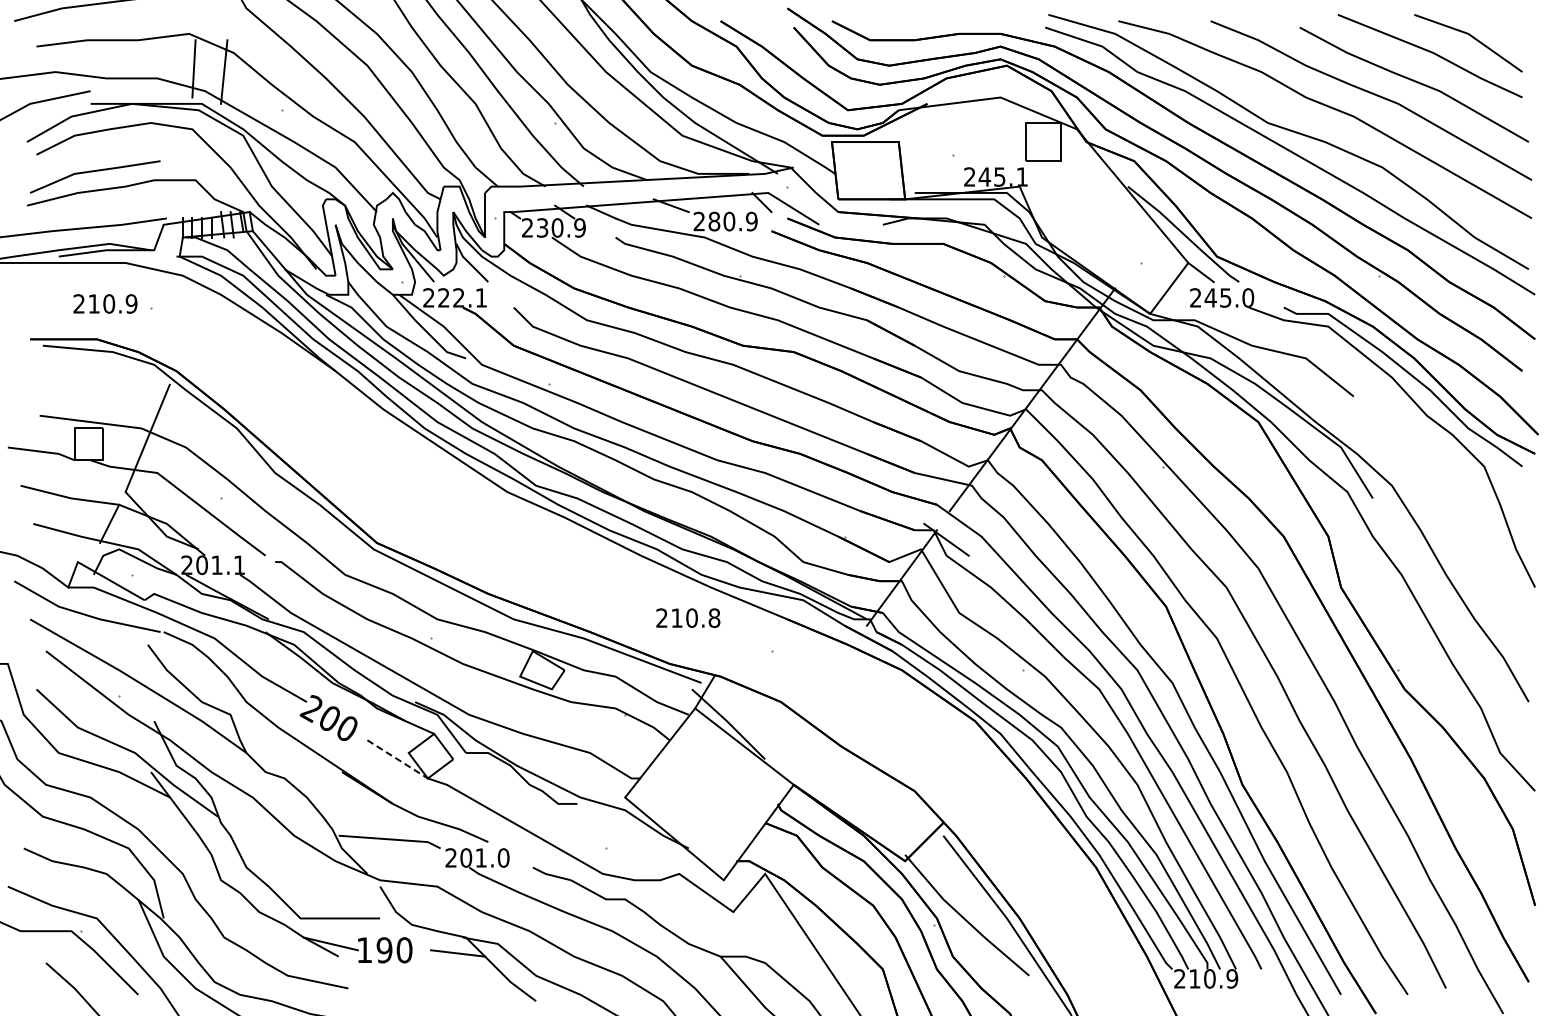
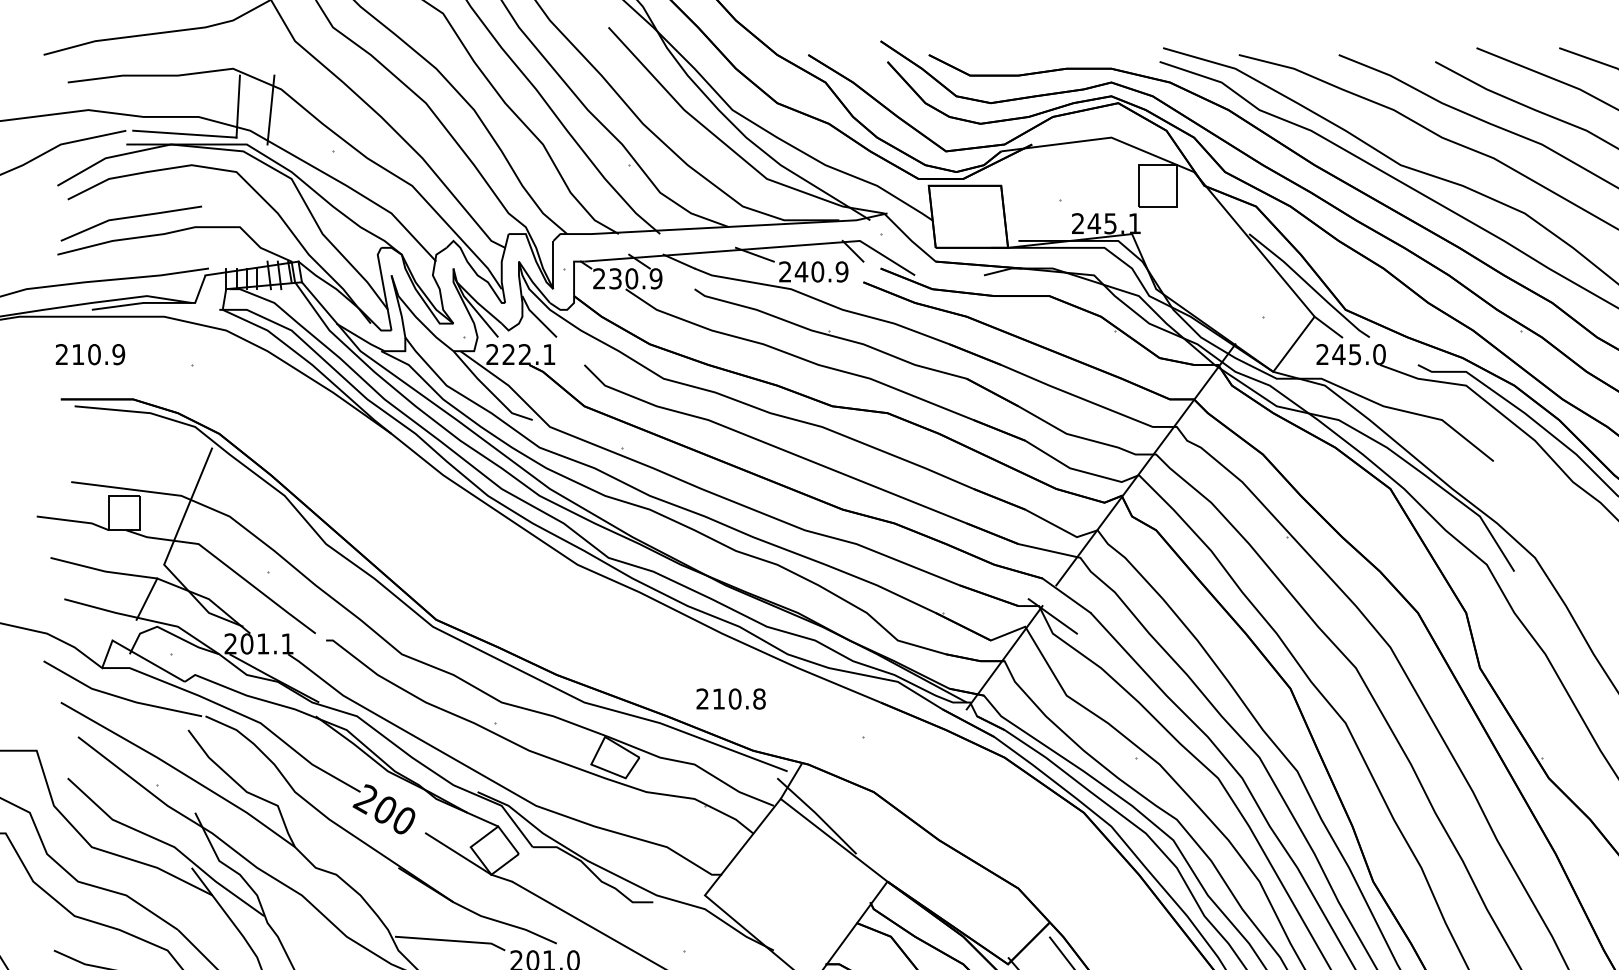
line: (144, 94) -> (184, 134), added
text: (714, 221) -> (801, 271), 280.9 -> 240.9
text: (105, 303) -> (90, 354), moved
text: (688, 617) -> (731, 698), moved
line: (397, 759) -> (458, 854), dashed -> solid

